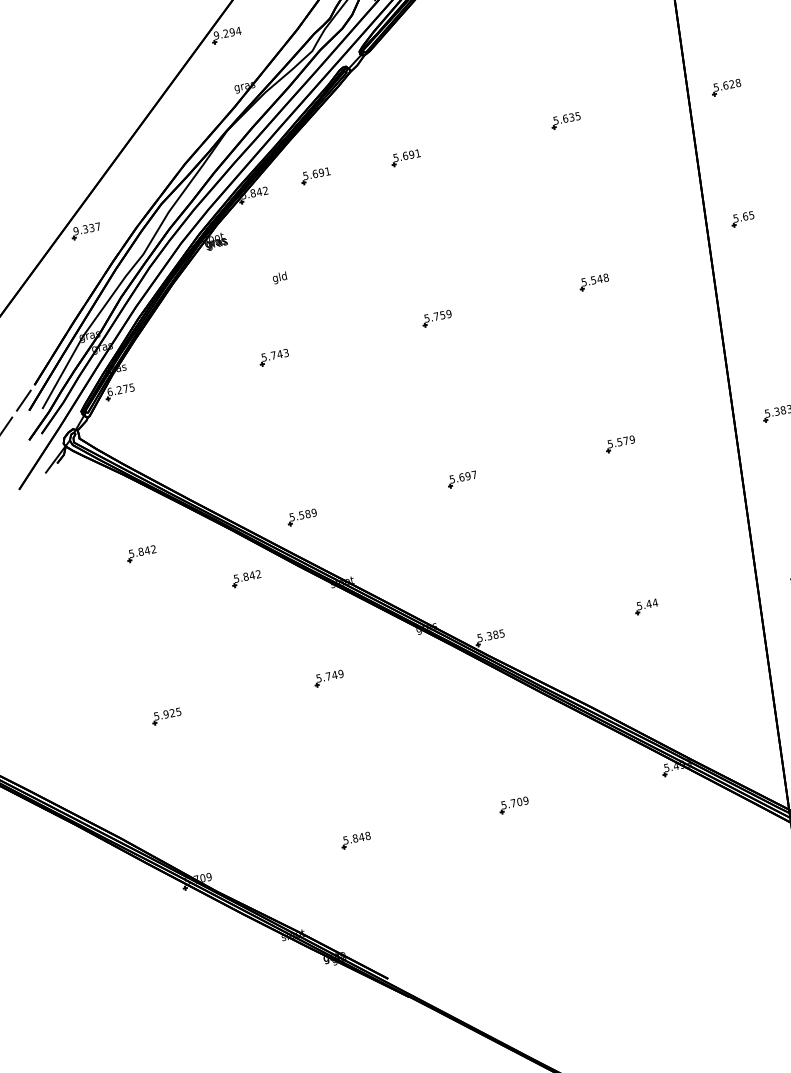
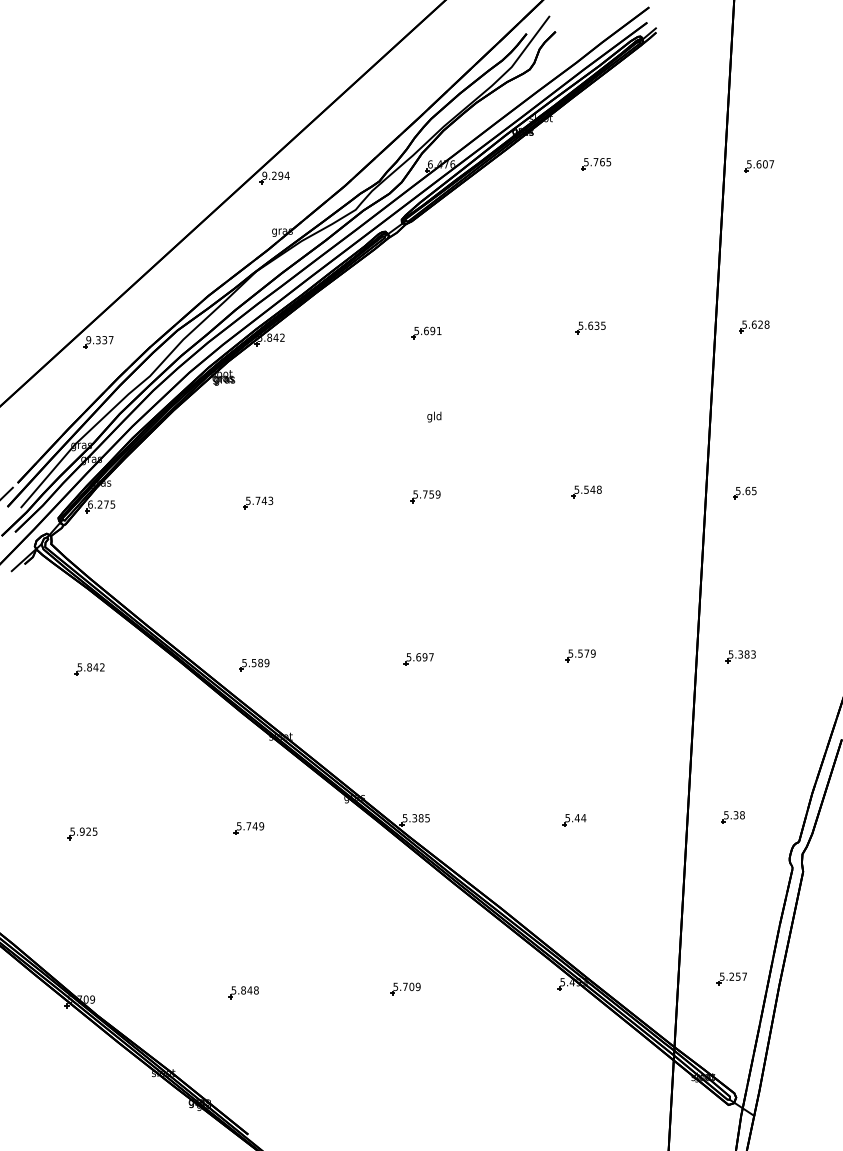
part: (315, 175) -> (334, 332), removed
part: (742, 218) -> (744, 492), moved
text: (279, 277) -> (434, 416), moved
part: (246, 578) -> (187, 714), removed

